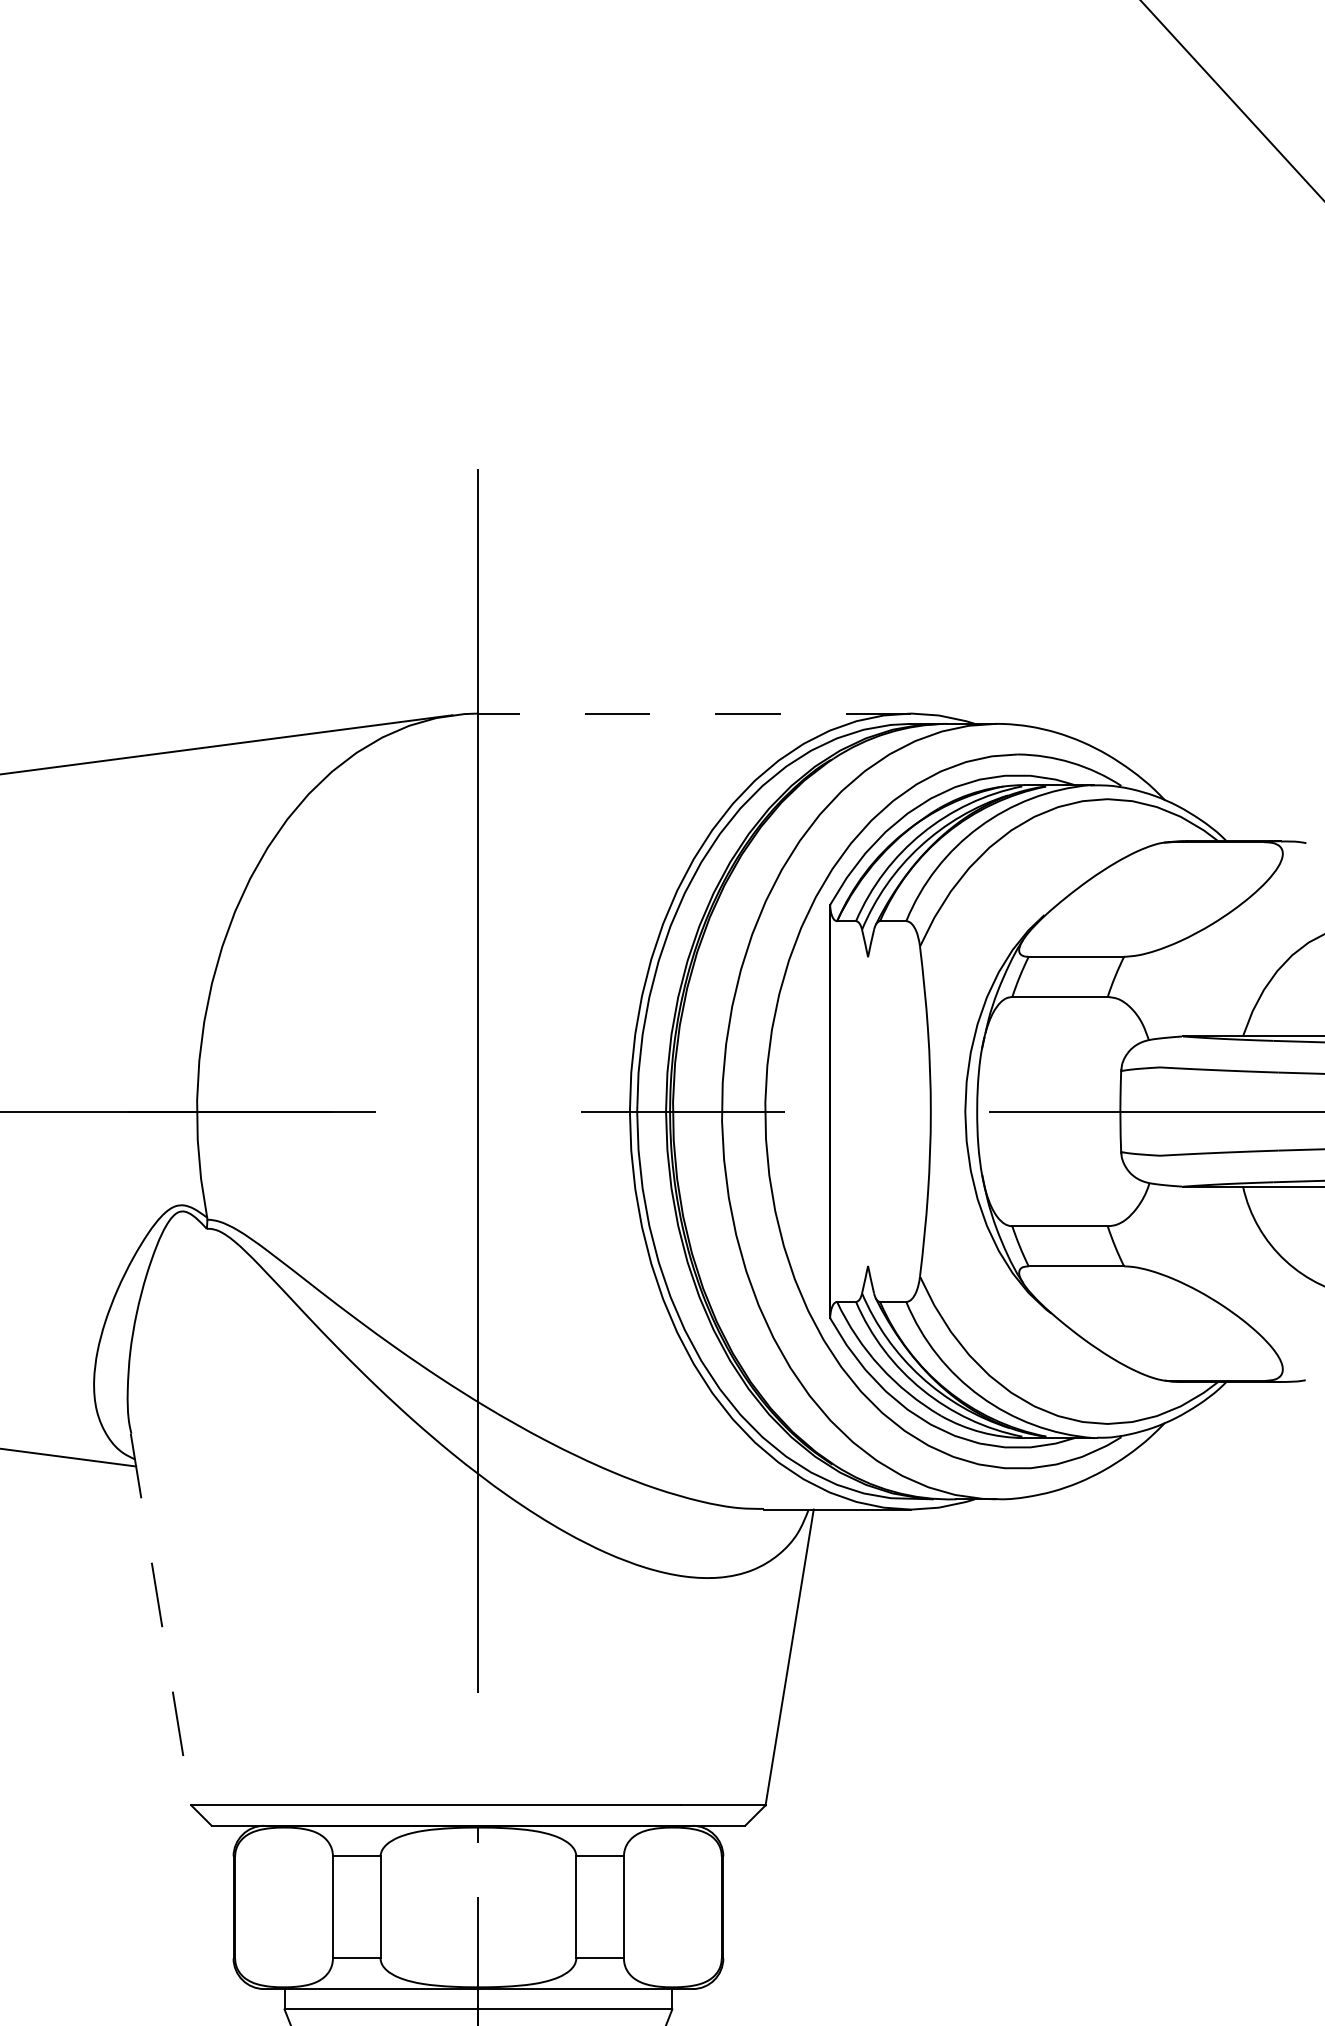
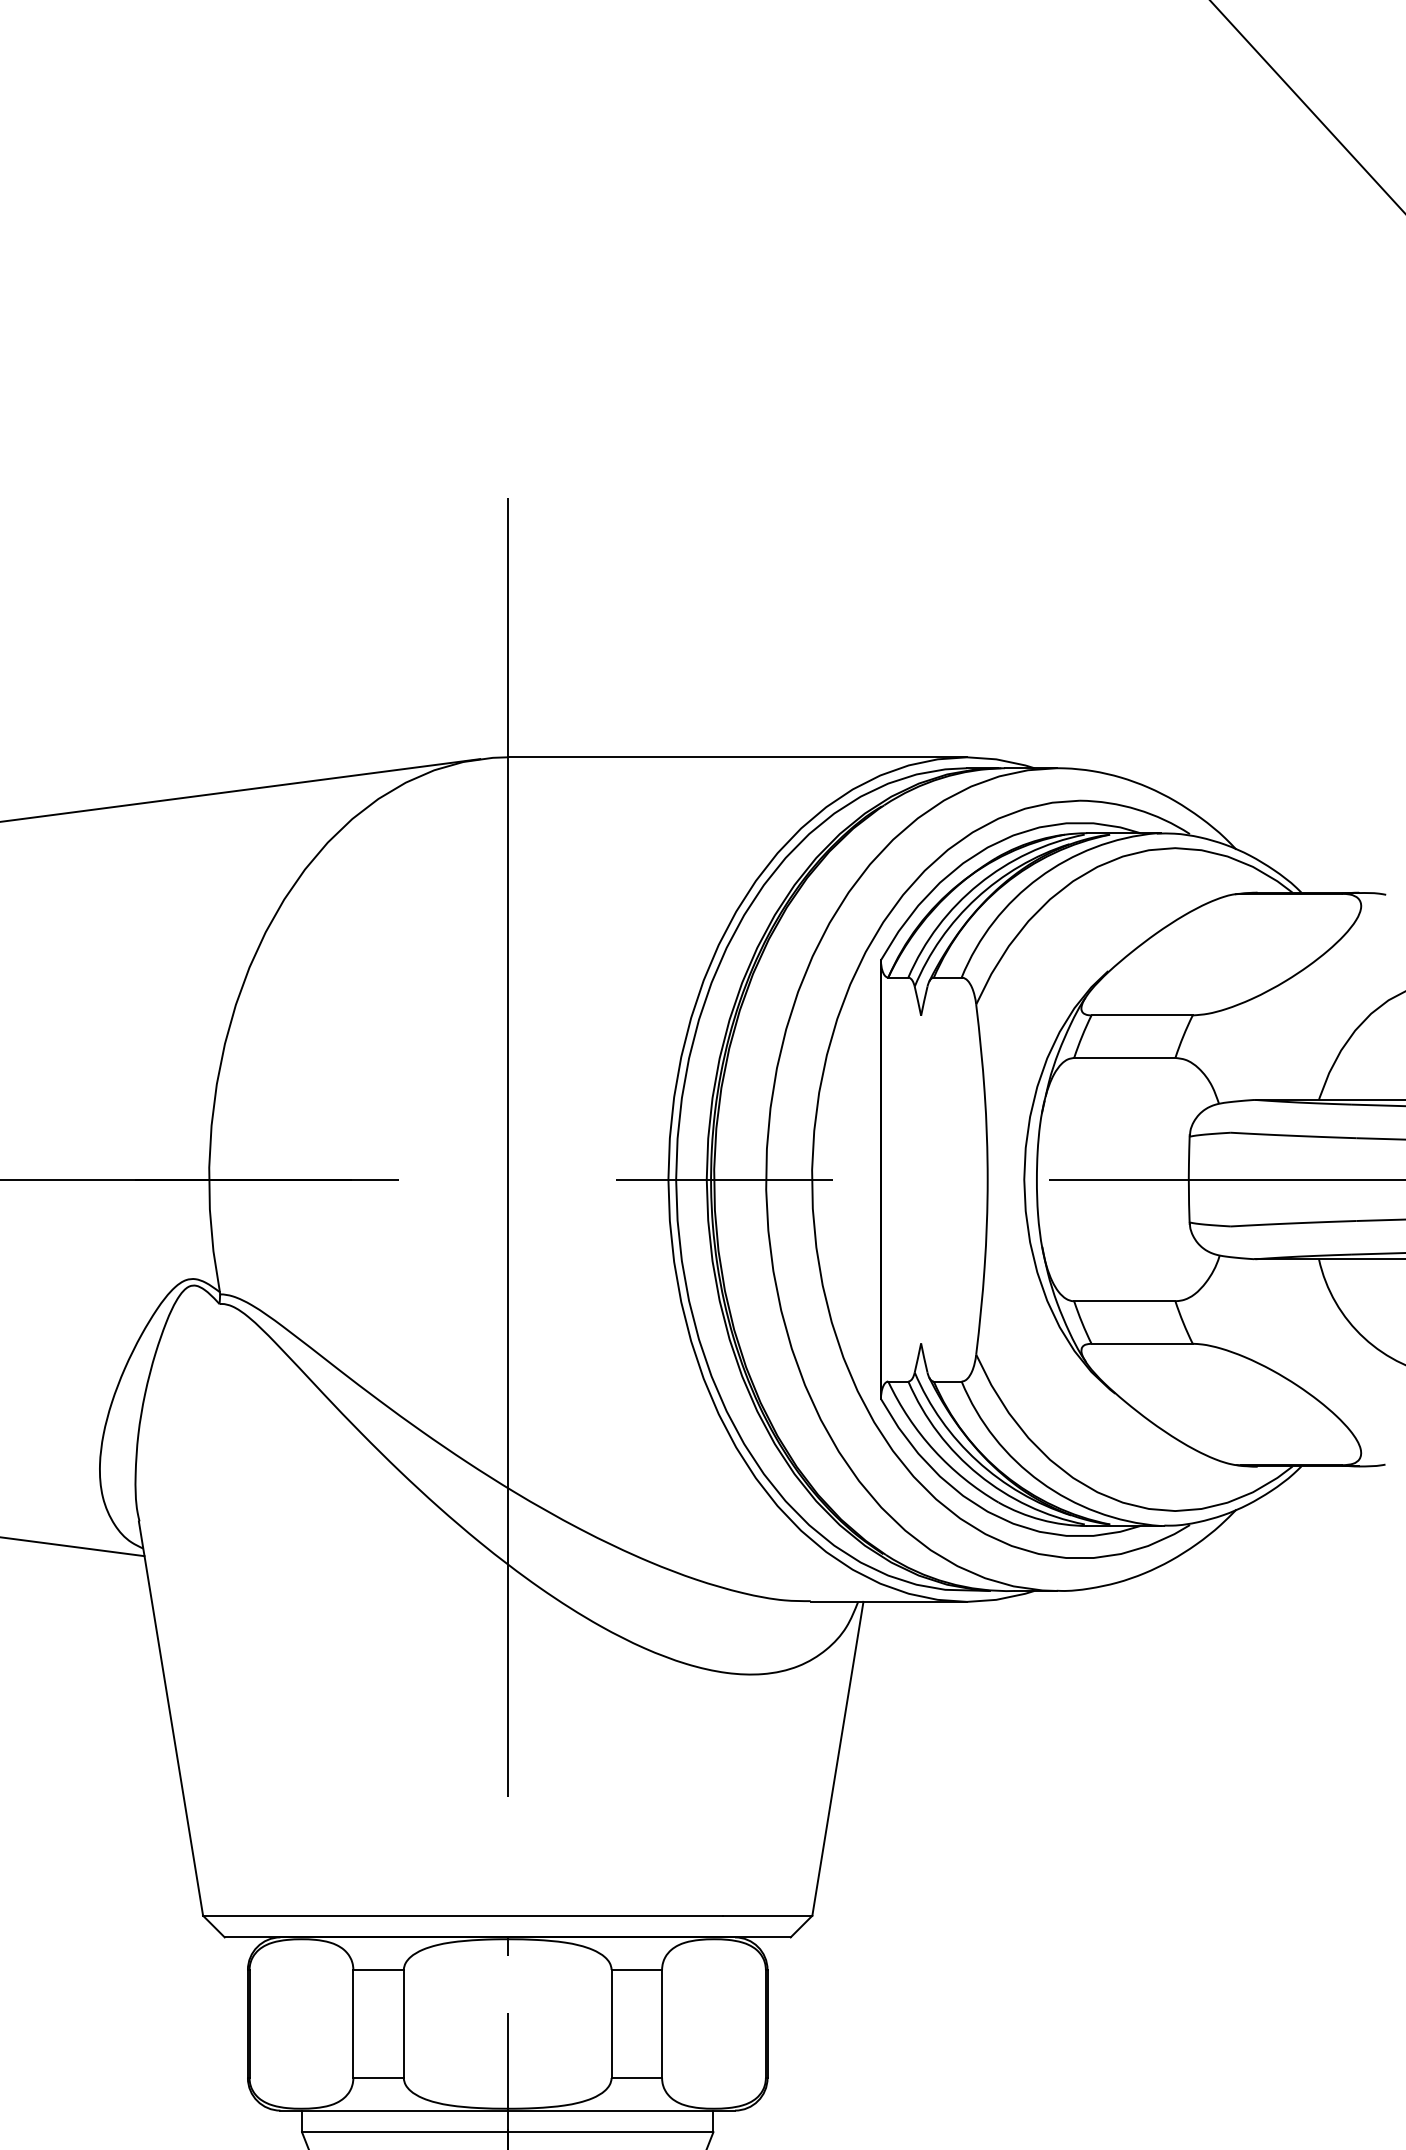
line: (694, 713) -> (736, 757), dashed -> solid
line: (161, 1620) -> (171, 1719), dashed -> solid

